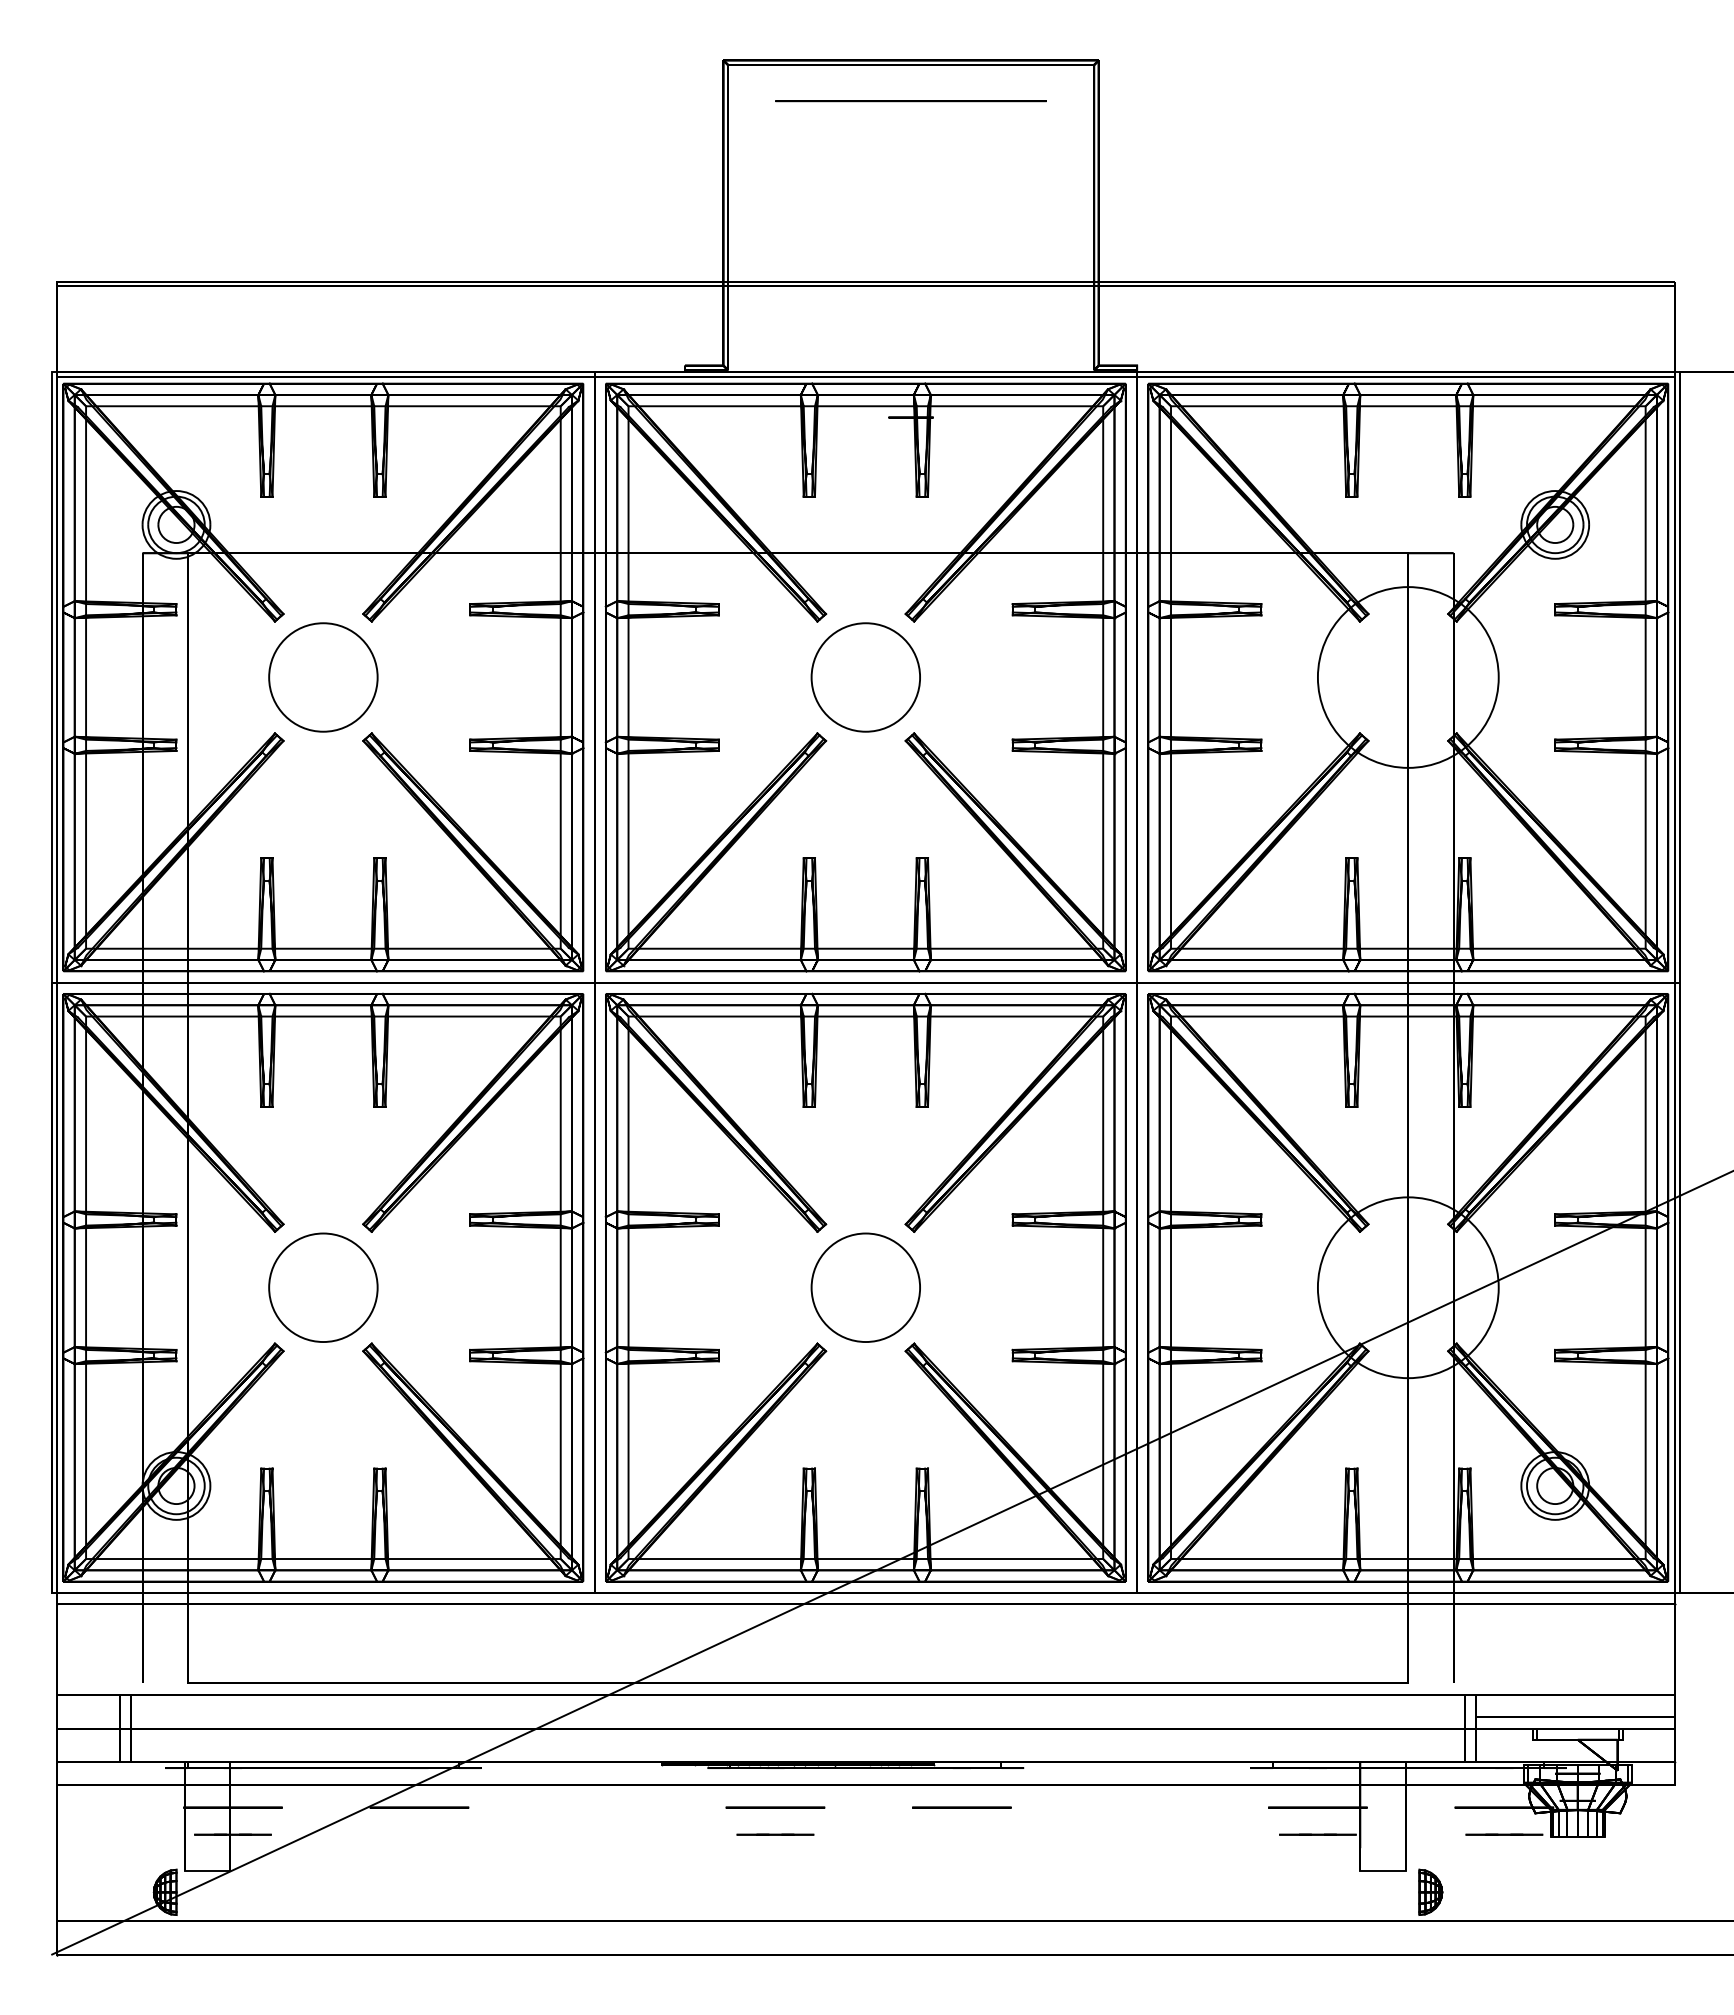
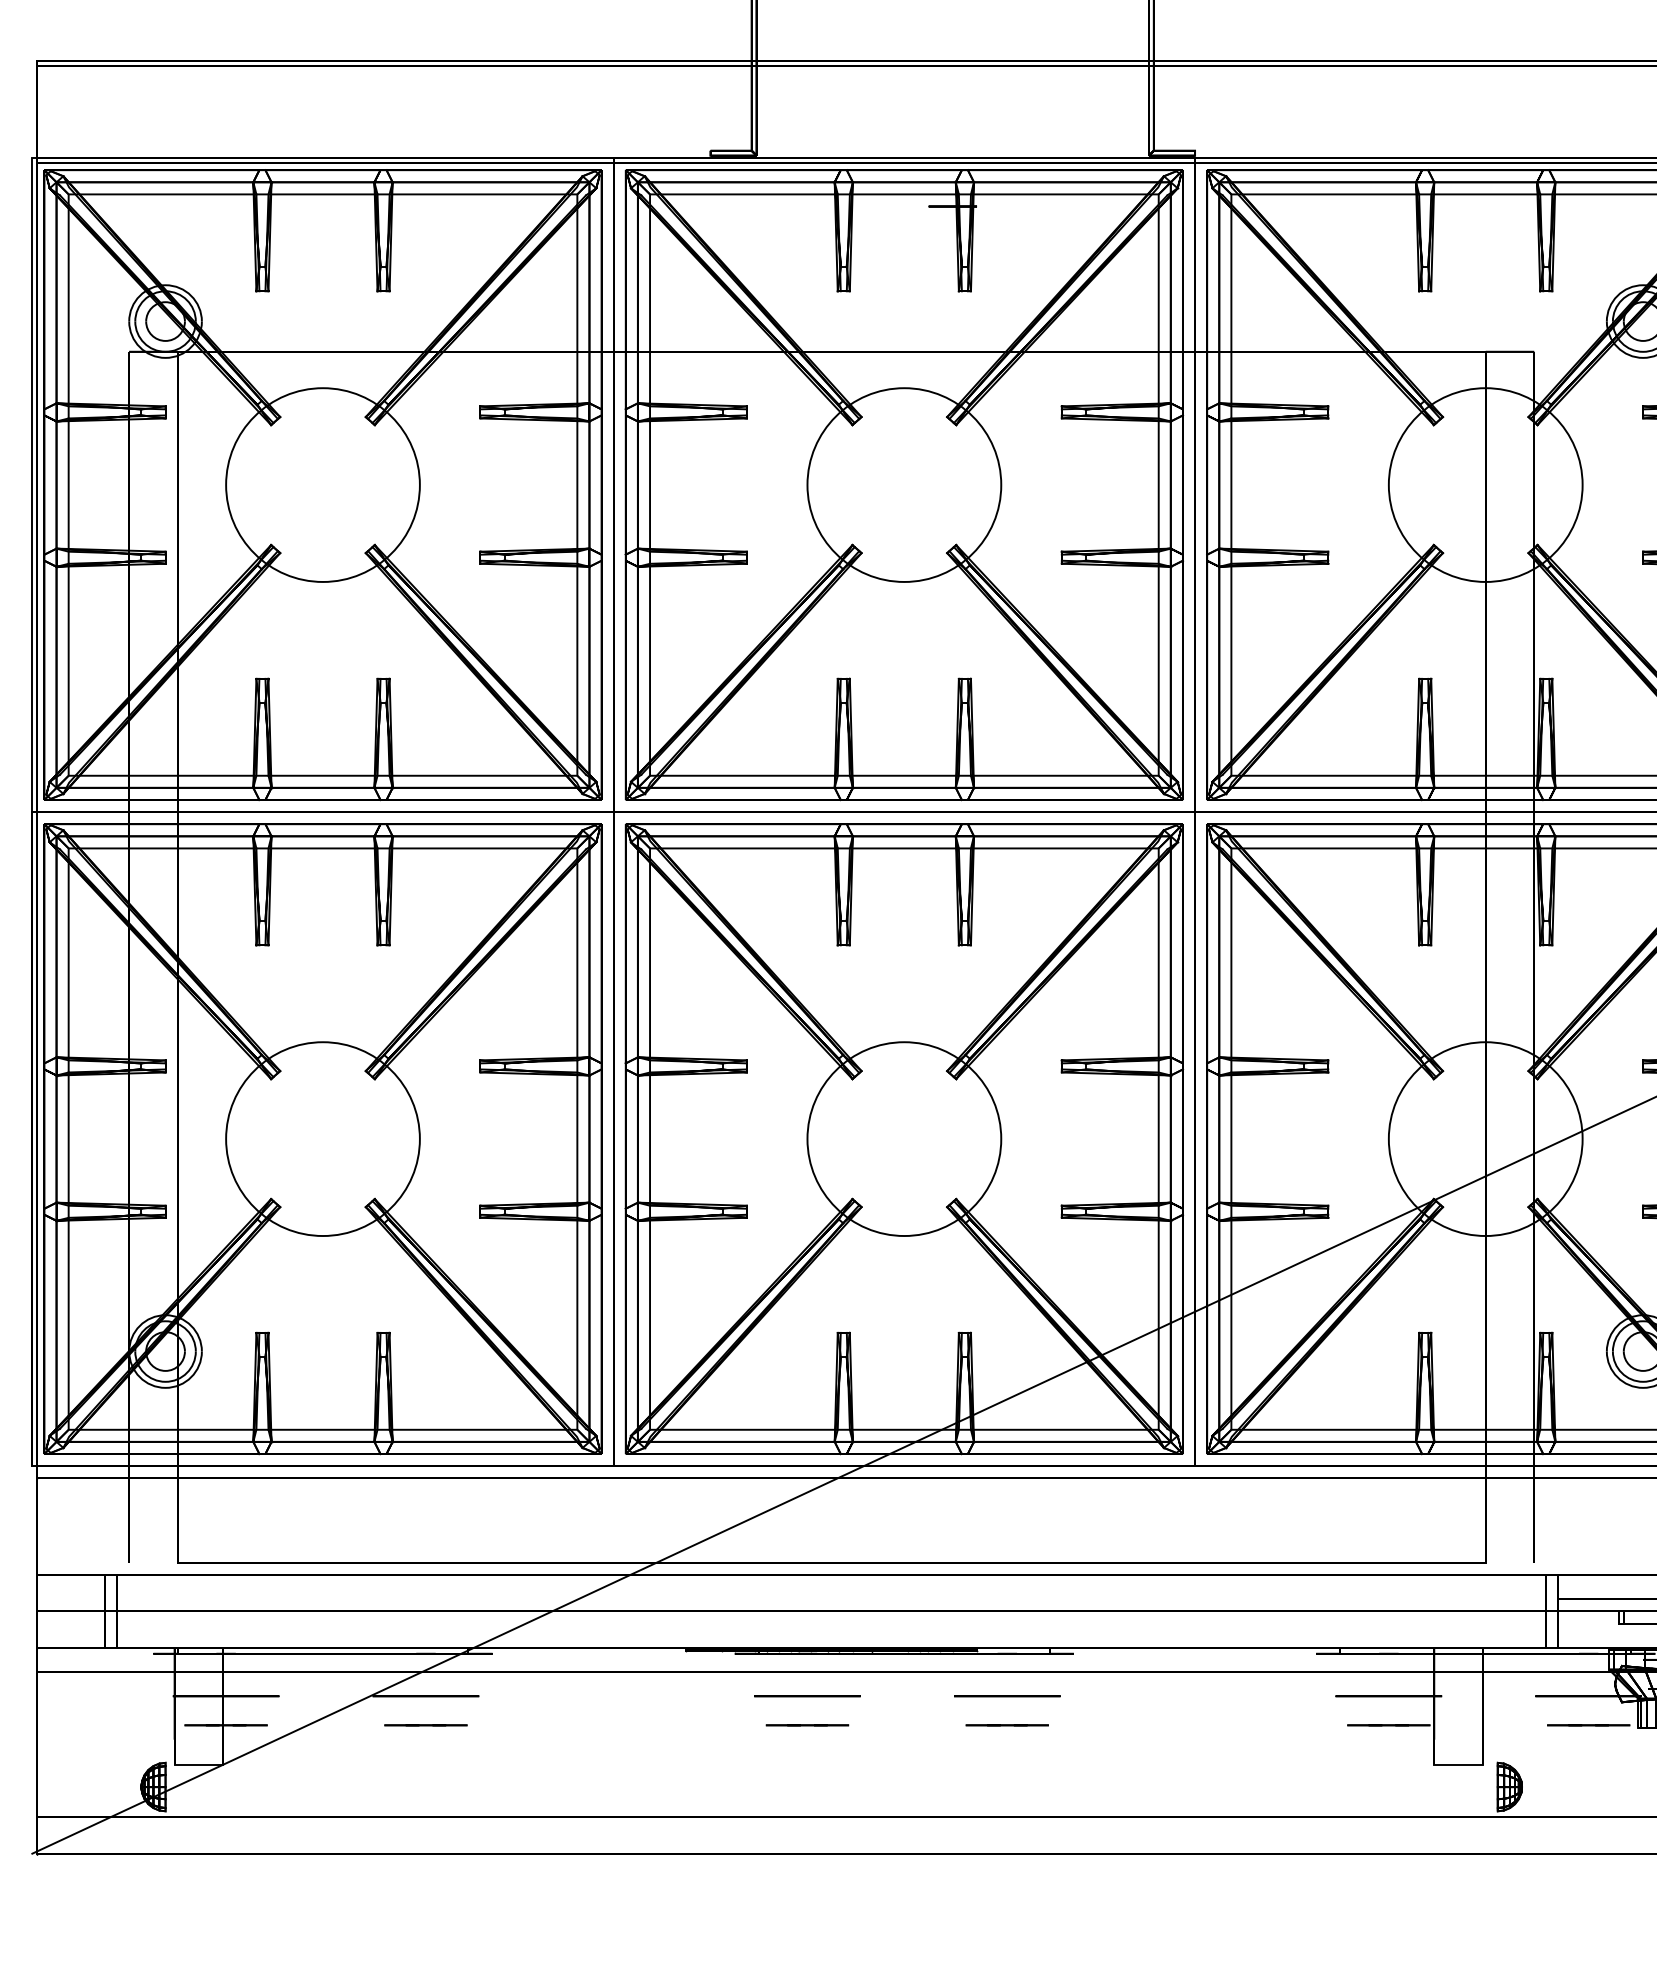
circle: (322, 677) -> (322, 485), size x1.67
circle: (865, 677) -> (903, 485), size x1.67
circle: (322, 1287) -> (322, 1138), size x1.67
circle: (865, 1287) -> (903, 1138), size x1.67
line: (419, 1834) -> (426, 1725), added
line: (961, 1834) -> (1006, 1725), added

